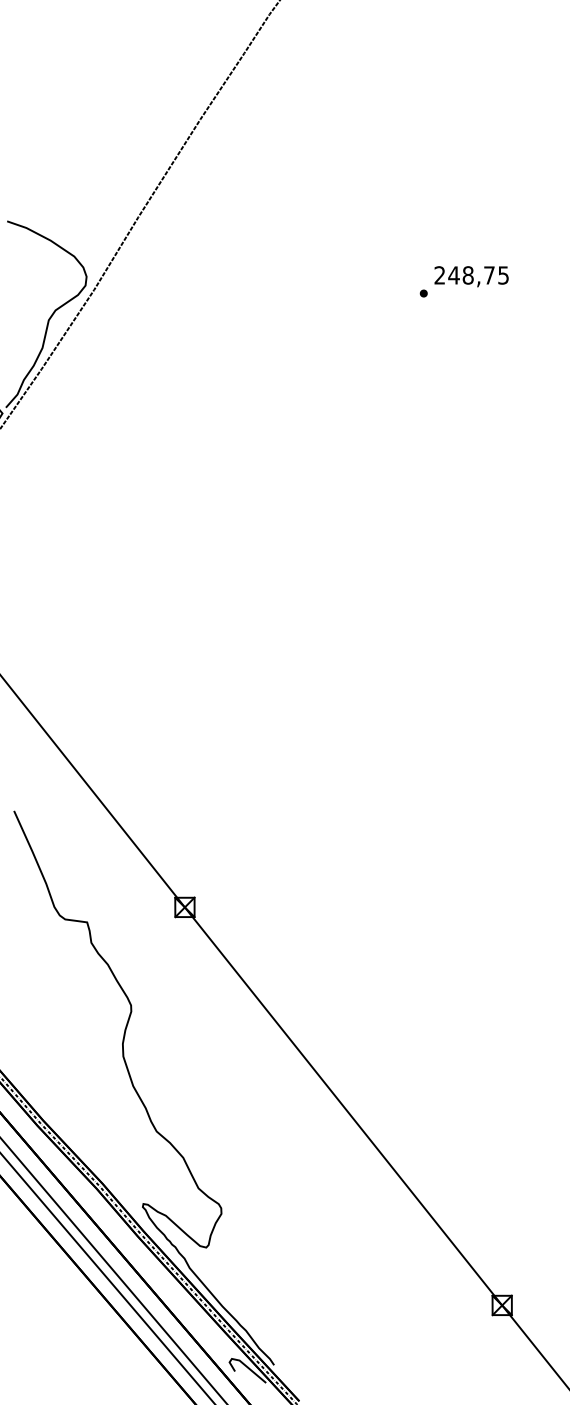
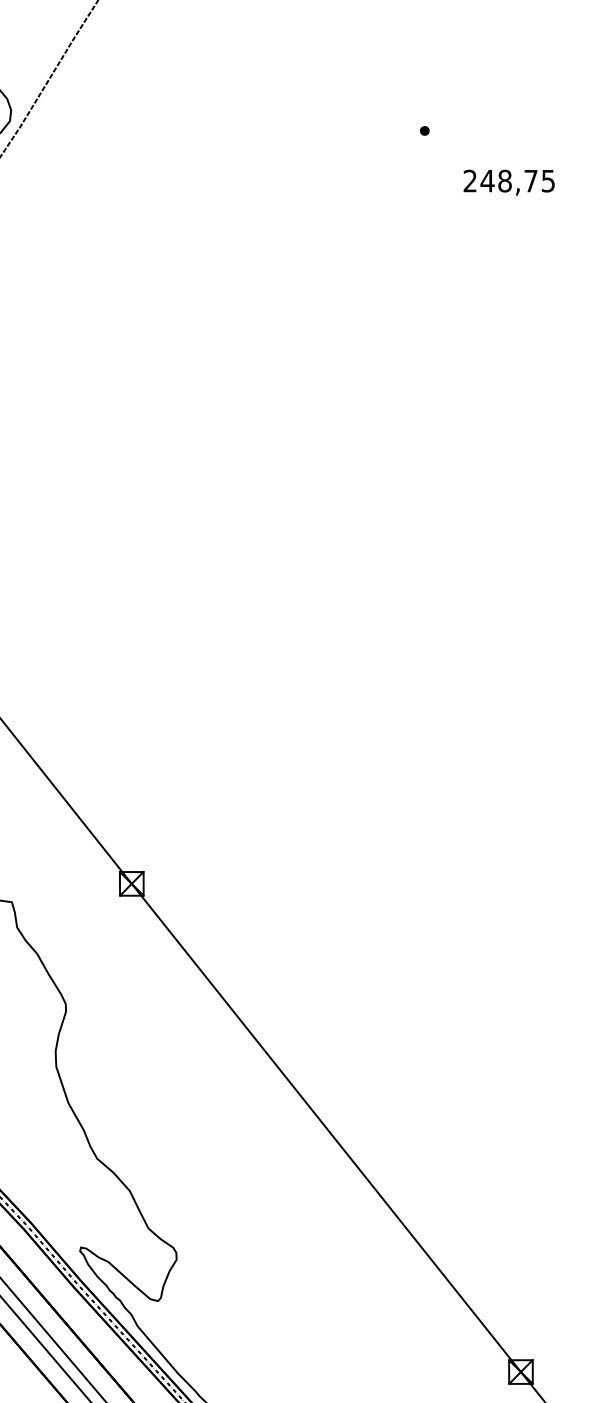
text: (471, 276) -> (509, 182), moved

